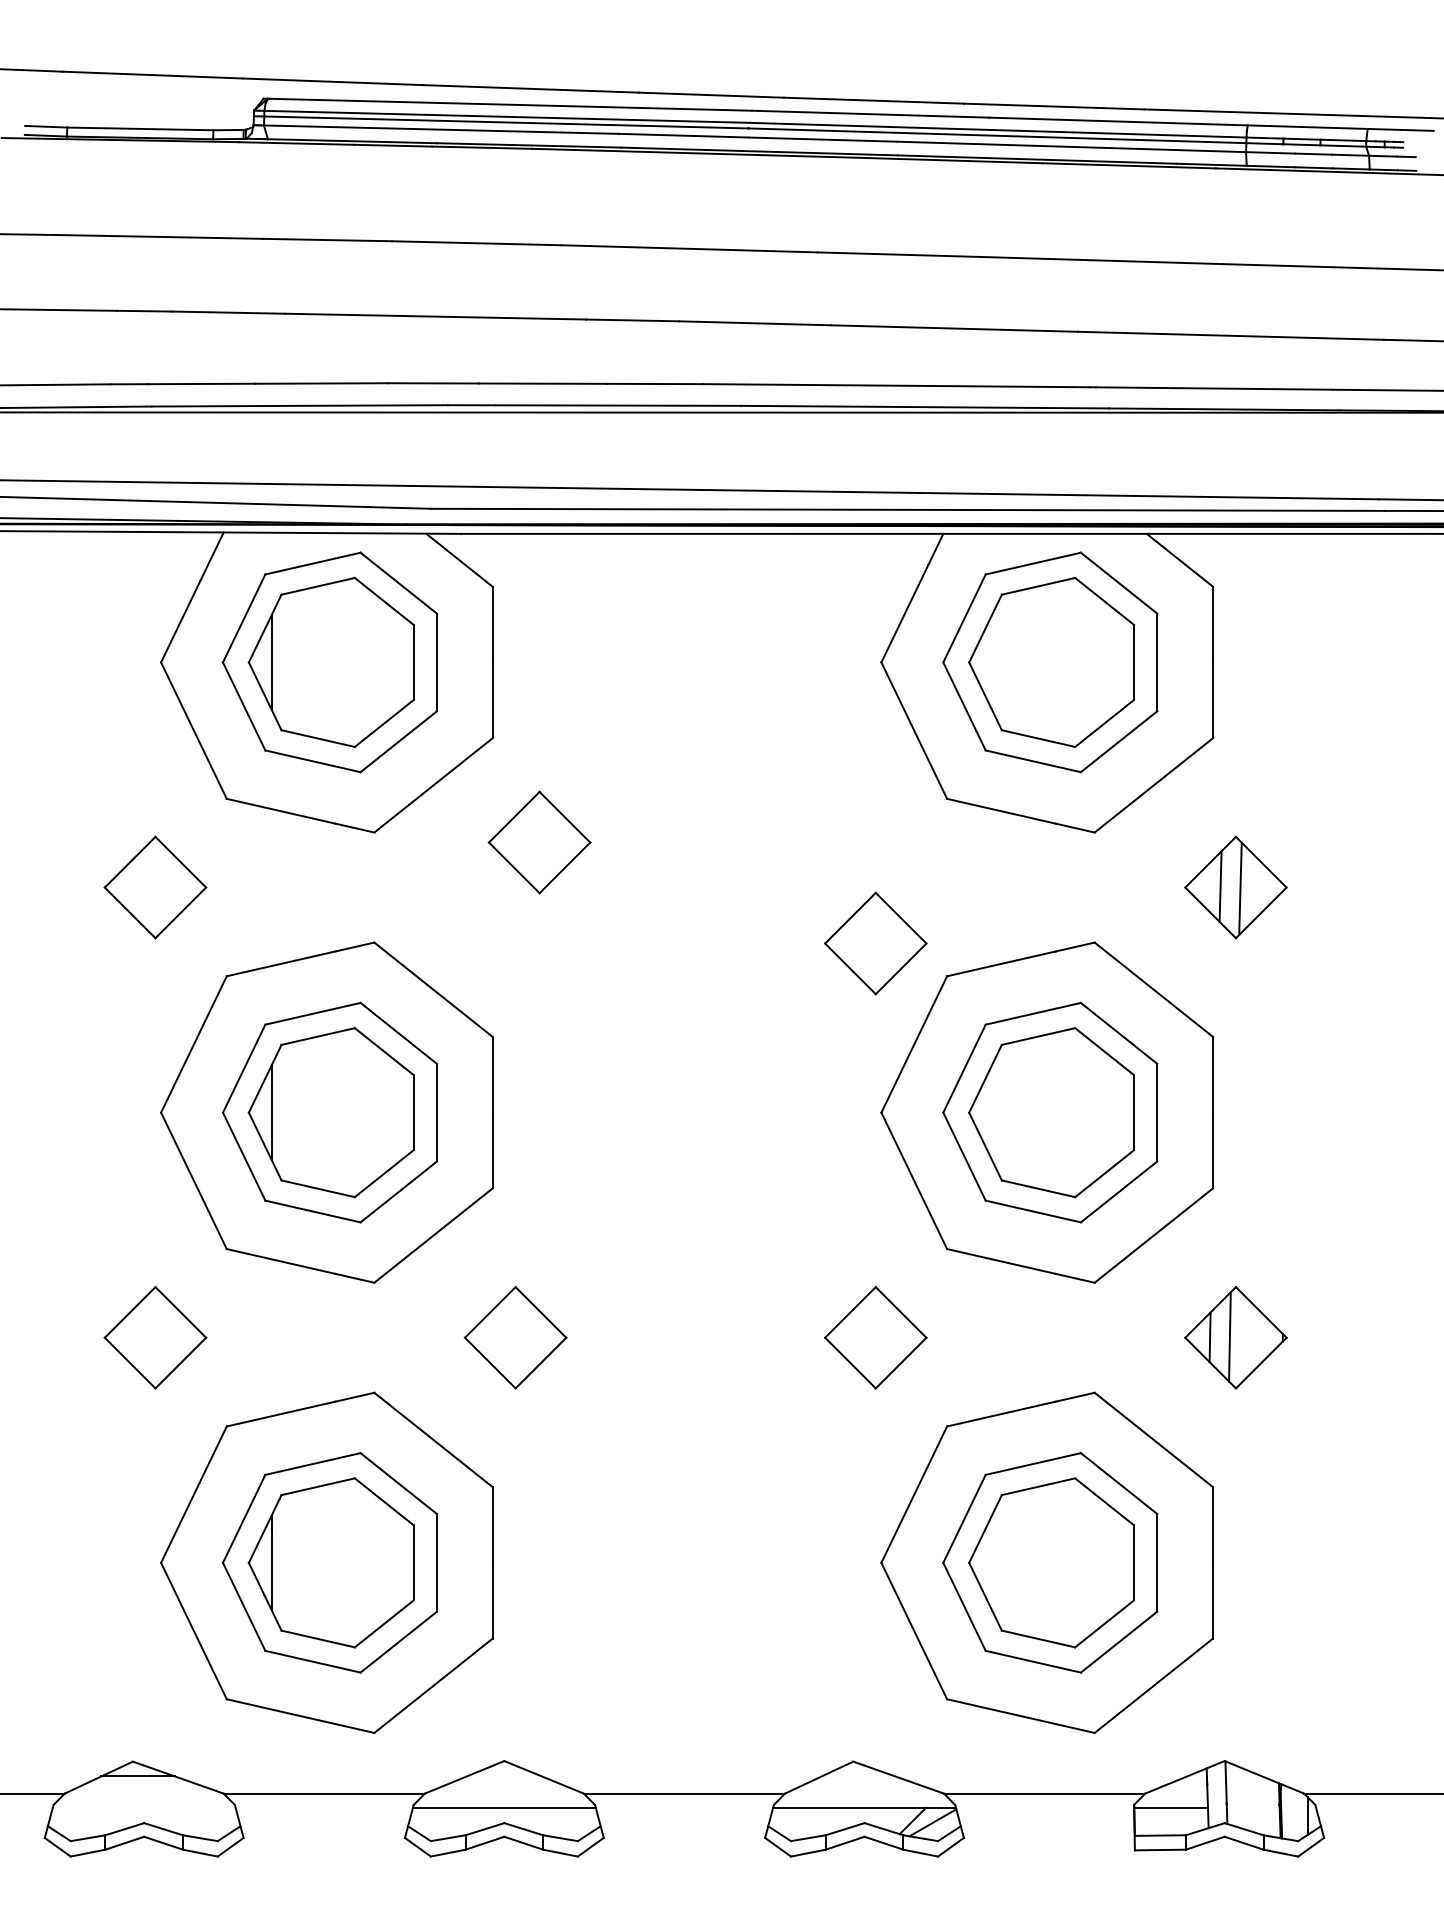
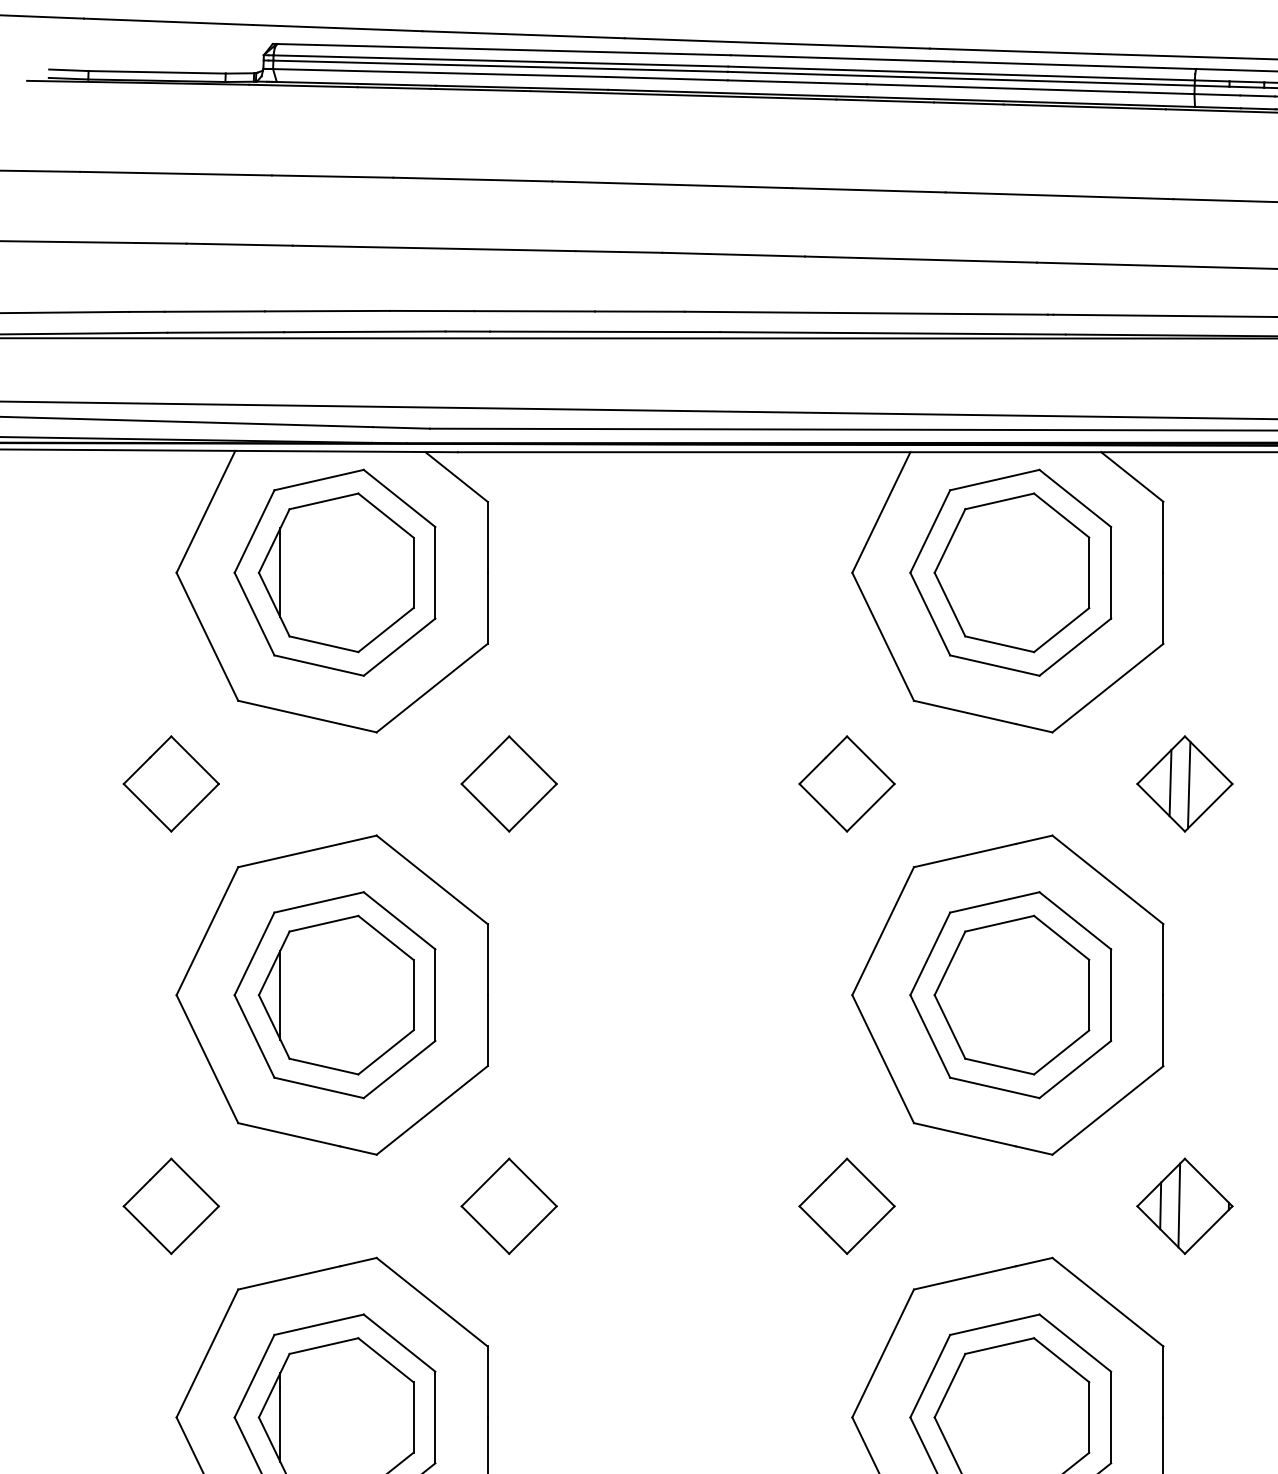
part: (539, 842) -> (509, 783), moved
part: (875, 943) -> (846, 783), moved

